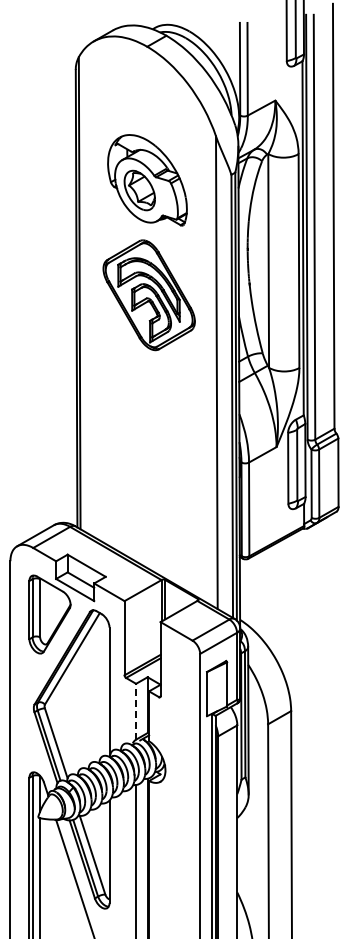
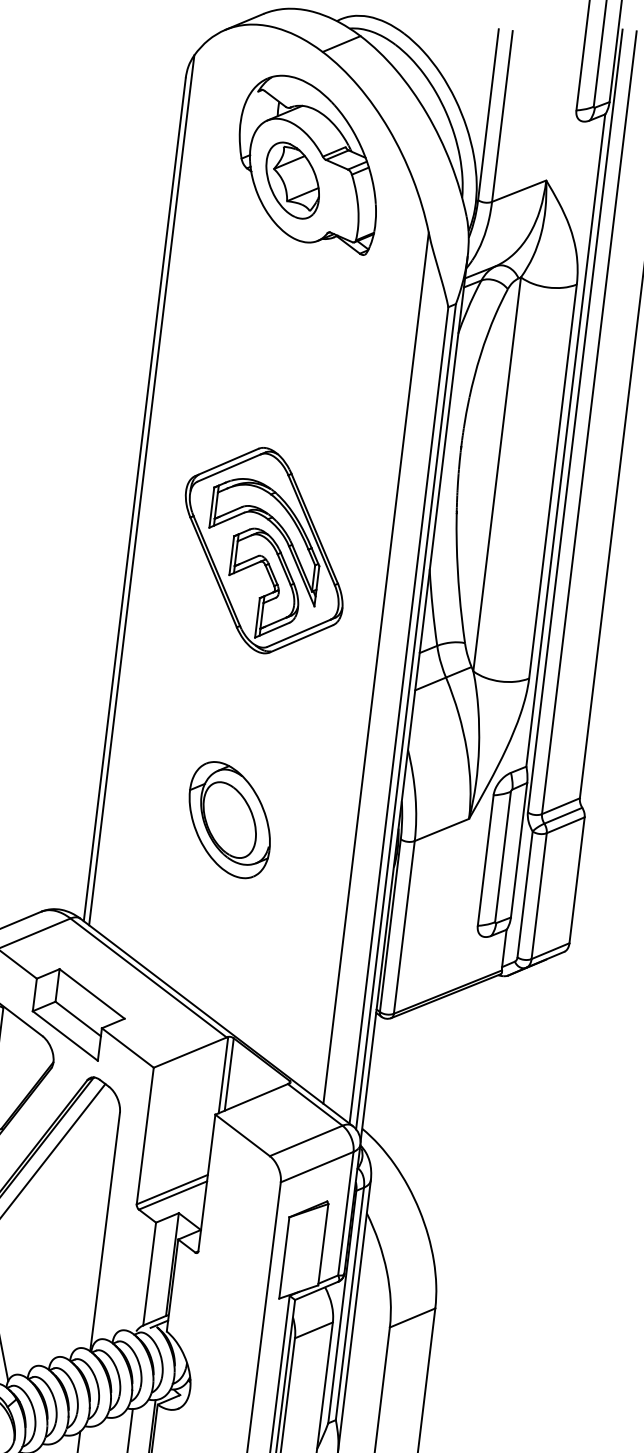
part: (147, 180) -> (309, 163), moved
part: (148, 295) -> (262, 550), moved
part: (148, 463) -> (229, 819), added
line: (136, 711) -> (150, 1273), dashed -> solid

